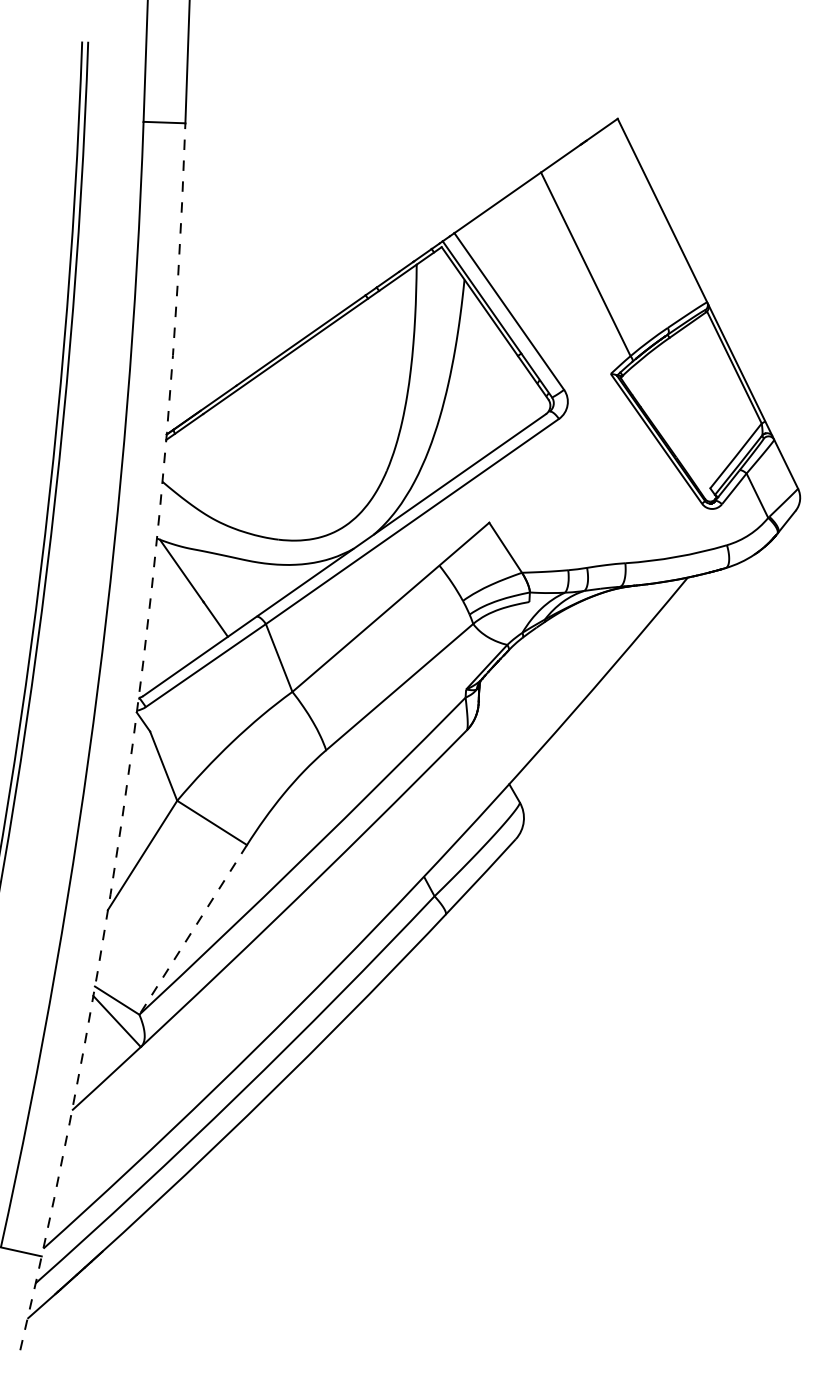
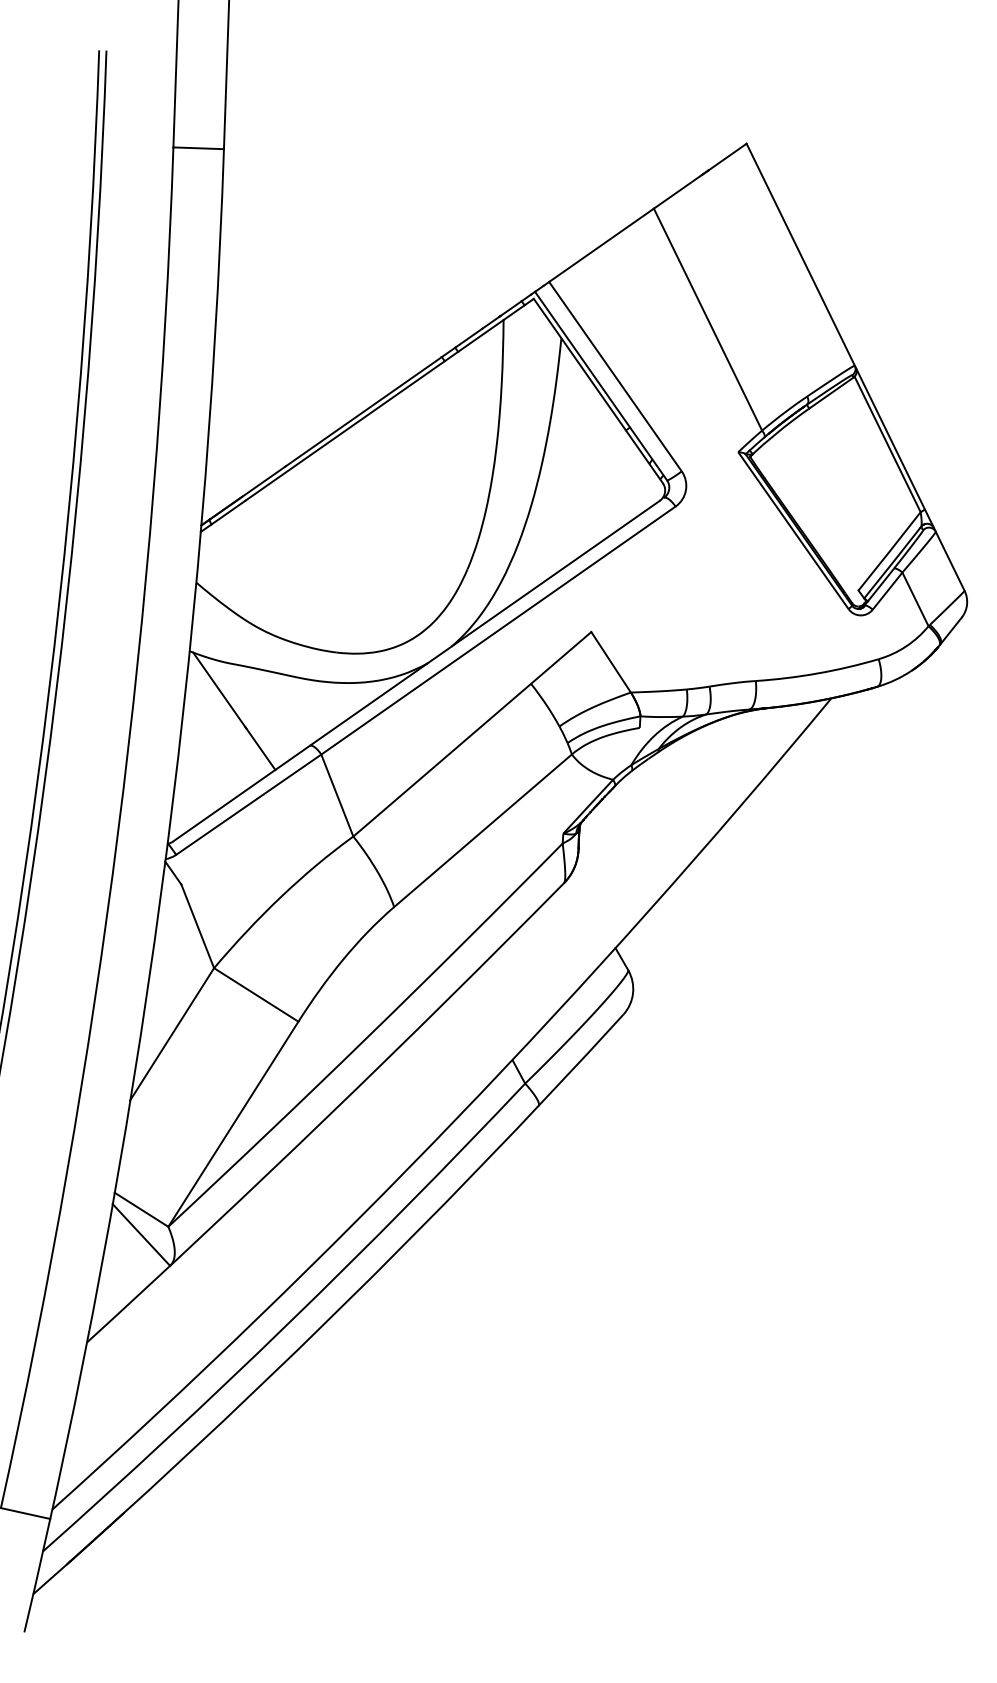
arc: (133, 740) -> (161, 895), dashed -> solid
line: (192, 930) -> (232, 1124), dashed -> solid

